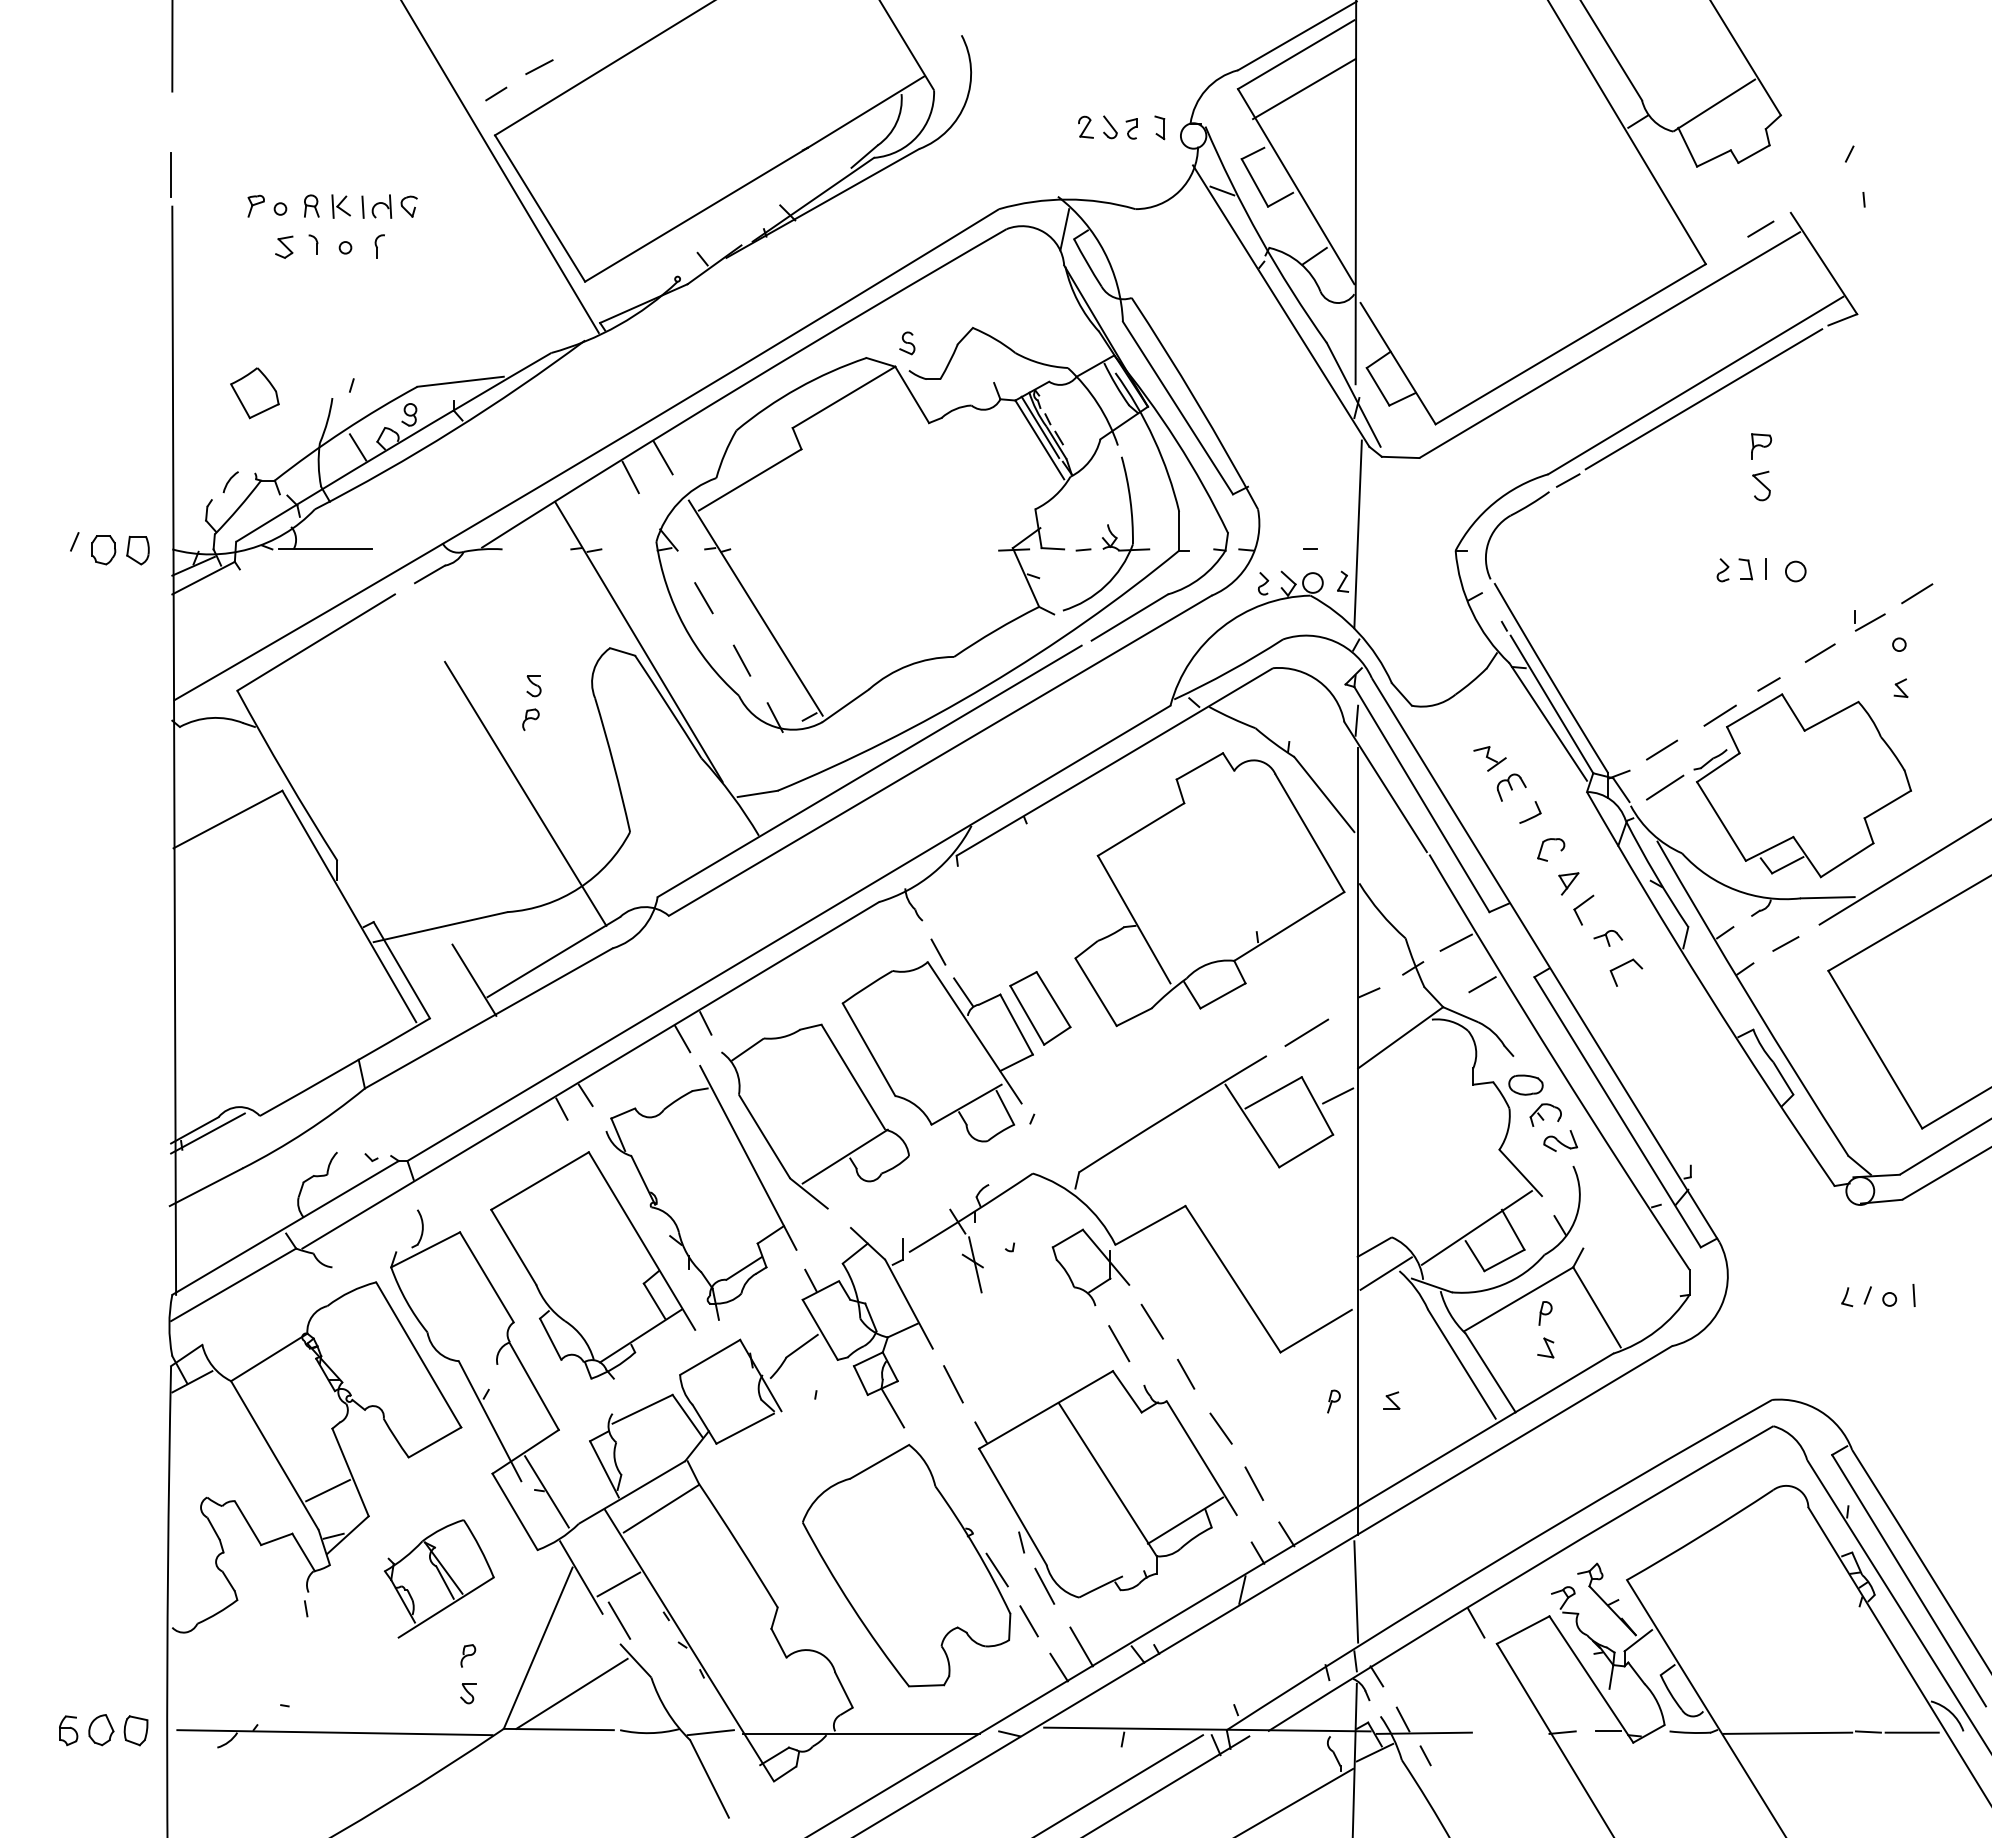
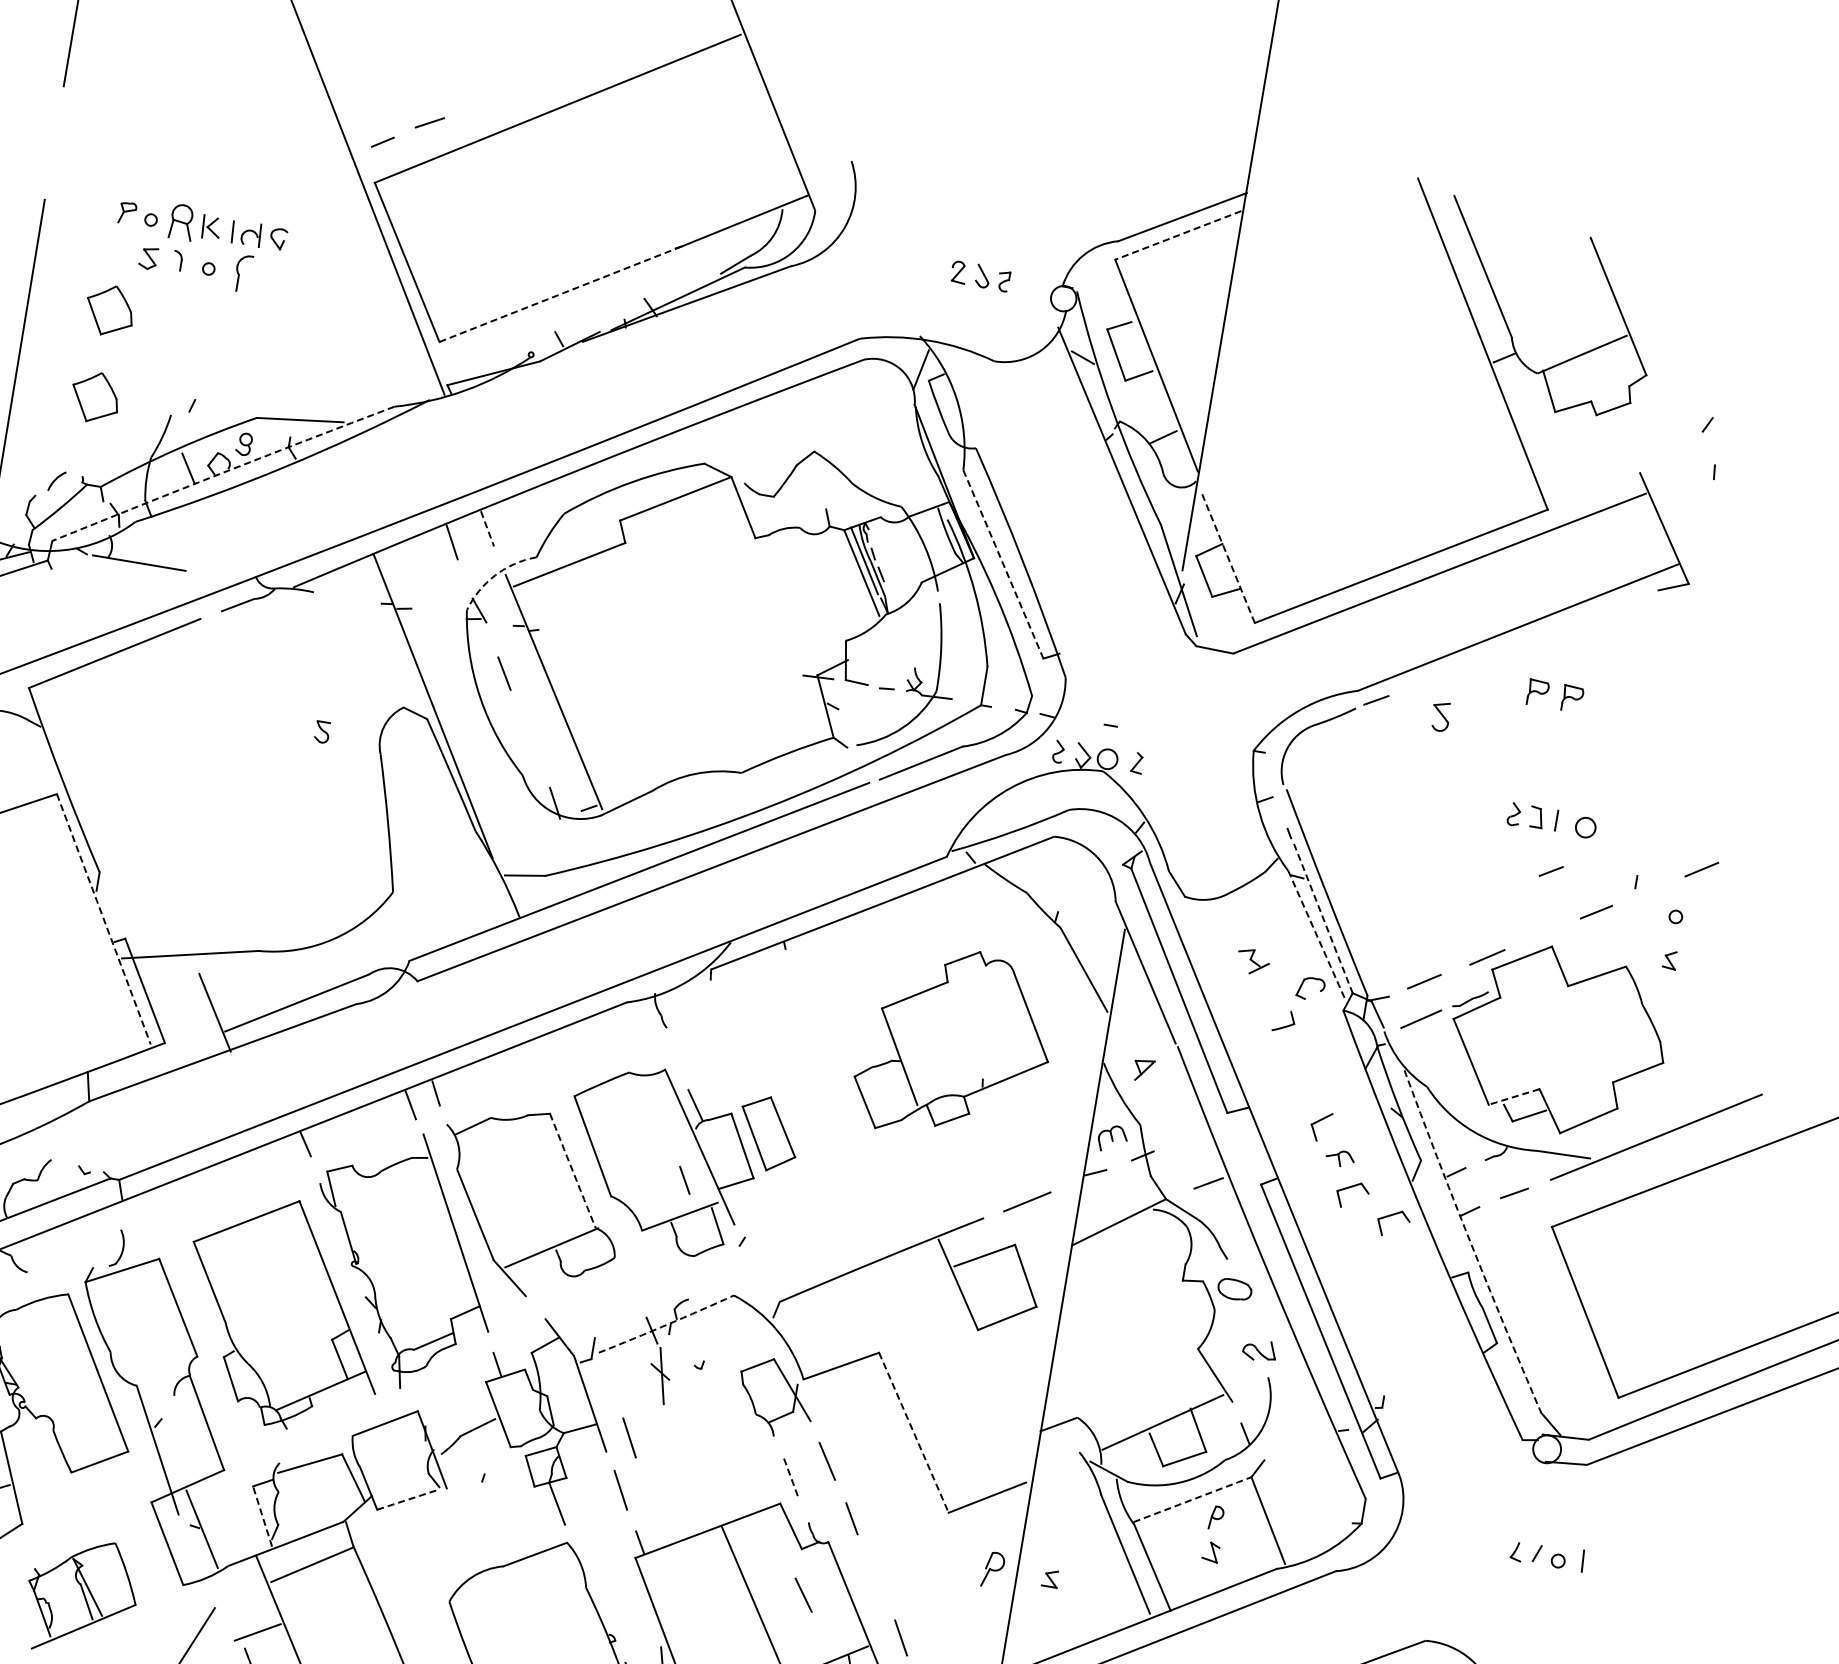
line: (1296, 54) -> (1178, 235), solid -> dashed
line: (1304, 89) -> (1180, 271), removed
part: (1159, 127) -> (1031, 284), removed
line: (171, 174) -> (49, 167), removed
part: (311, 205) -> (182, 221), size x1.6
line: (696, 214) -> (560, 294), solid -> dashed
line: (1760, 228) -> (1607, 483), removed
part: (379, 246) -> (242, 273), size x1.6
part: (254, 305) -> (109, 310), added
part: (907, 343) -> (747, 456), removed
line: (1397, 363) -> (1227, 556), solid -> dashed
line: (1703, 399) -> (1523, 642), removed
line: (1178, 408) -> (1003, 564), solid -> dashed
arc: (393, 446) -> (223, 472), solid -> dashed
part: (1726, 446) -> (1538, 692), added
line: (663, 458) -> (487, 529), solid -> dashed
part: (1761, 485) -> (1440, 716), moved
arc: (678, 502) -> (495, 575), solid -> dashed
line: (1357, 534) -> (1159, 718), removed
line: (1869, 622) -> (1650, 890), removed
line: (741, 660) -> (531, 741), removed
line: (1768, 684) -> (1550, 871), moved
line: (1552, 704) -> (1323, 918), solid -> dashed
part: (530, 719) -> (313, 764), removed
line: (1356, 720) -> (1127, 902), removed
line: (1548, 722) -> (1316, 935), solid -> dashed
part: (1511, 787) -> (1112, 1138), moved
line: (525, 793) -> (296, 836), removed
part: (1543, 845) -> (1303, 983), moved
line: (1769, 848) -> (1514, 1096), solid -> dashed
part: (1568, 883) -> (1143, 1069), moved
part: (1209, 889) -> (955, 1044), size x0.7
line: (349, 906) -> (104, 919), solid -> dashed
line: (1455, 942) -> (1188, 1137), removed
line: (938, 951) -> (684, 1179), moved
part: (1667, 987) -> (1390, 1216), added
arc: (1750, 999) -> (1470, 1242), solid -> dashed
arc: (853, 1077) -> (572, 1171), solid -> dashed
line: (1338, 1095) -> (1048, 1268), removed
line: (561, 1108) -> (279, 1153), removed
part: (1545, 1114) -> (1249, 1321), removed
arc: (971, 1213) -> (666, 1324), solid -> dashed
line: (1385, 1273) -> (1065, 1452), removed
line: (1233, 1279) -> (914, 1433), solid -> dashed
line: (1519, 1298) -> (1193, 1499), solid -> dashed
line: (953, 1331) -> (629, 1438), added
line: (1119, 1344) -> (791, 1478), solid -> dashed
part: (1333, 1401) -> (992, 1569), size x1.6
line: (745, 1428) -> (408, 1499), solid -> dashed
line: (1220, 1428) -> (803, 1594), moved
line: (604, 1469) -> (262, 1516), solid -> dashed
line: (581, 1577) -> (222, 1619), removed

